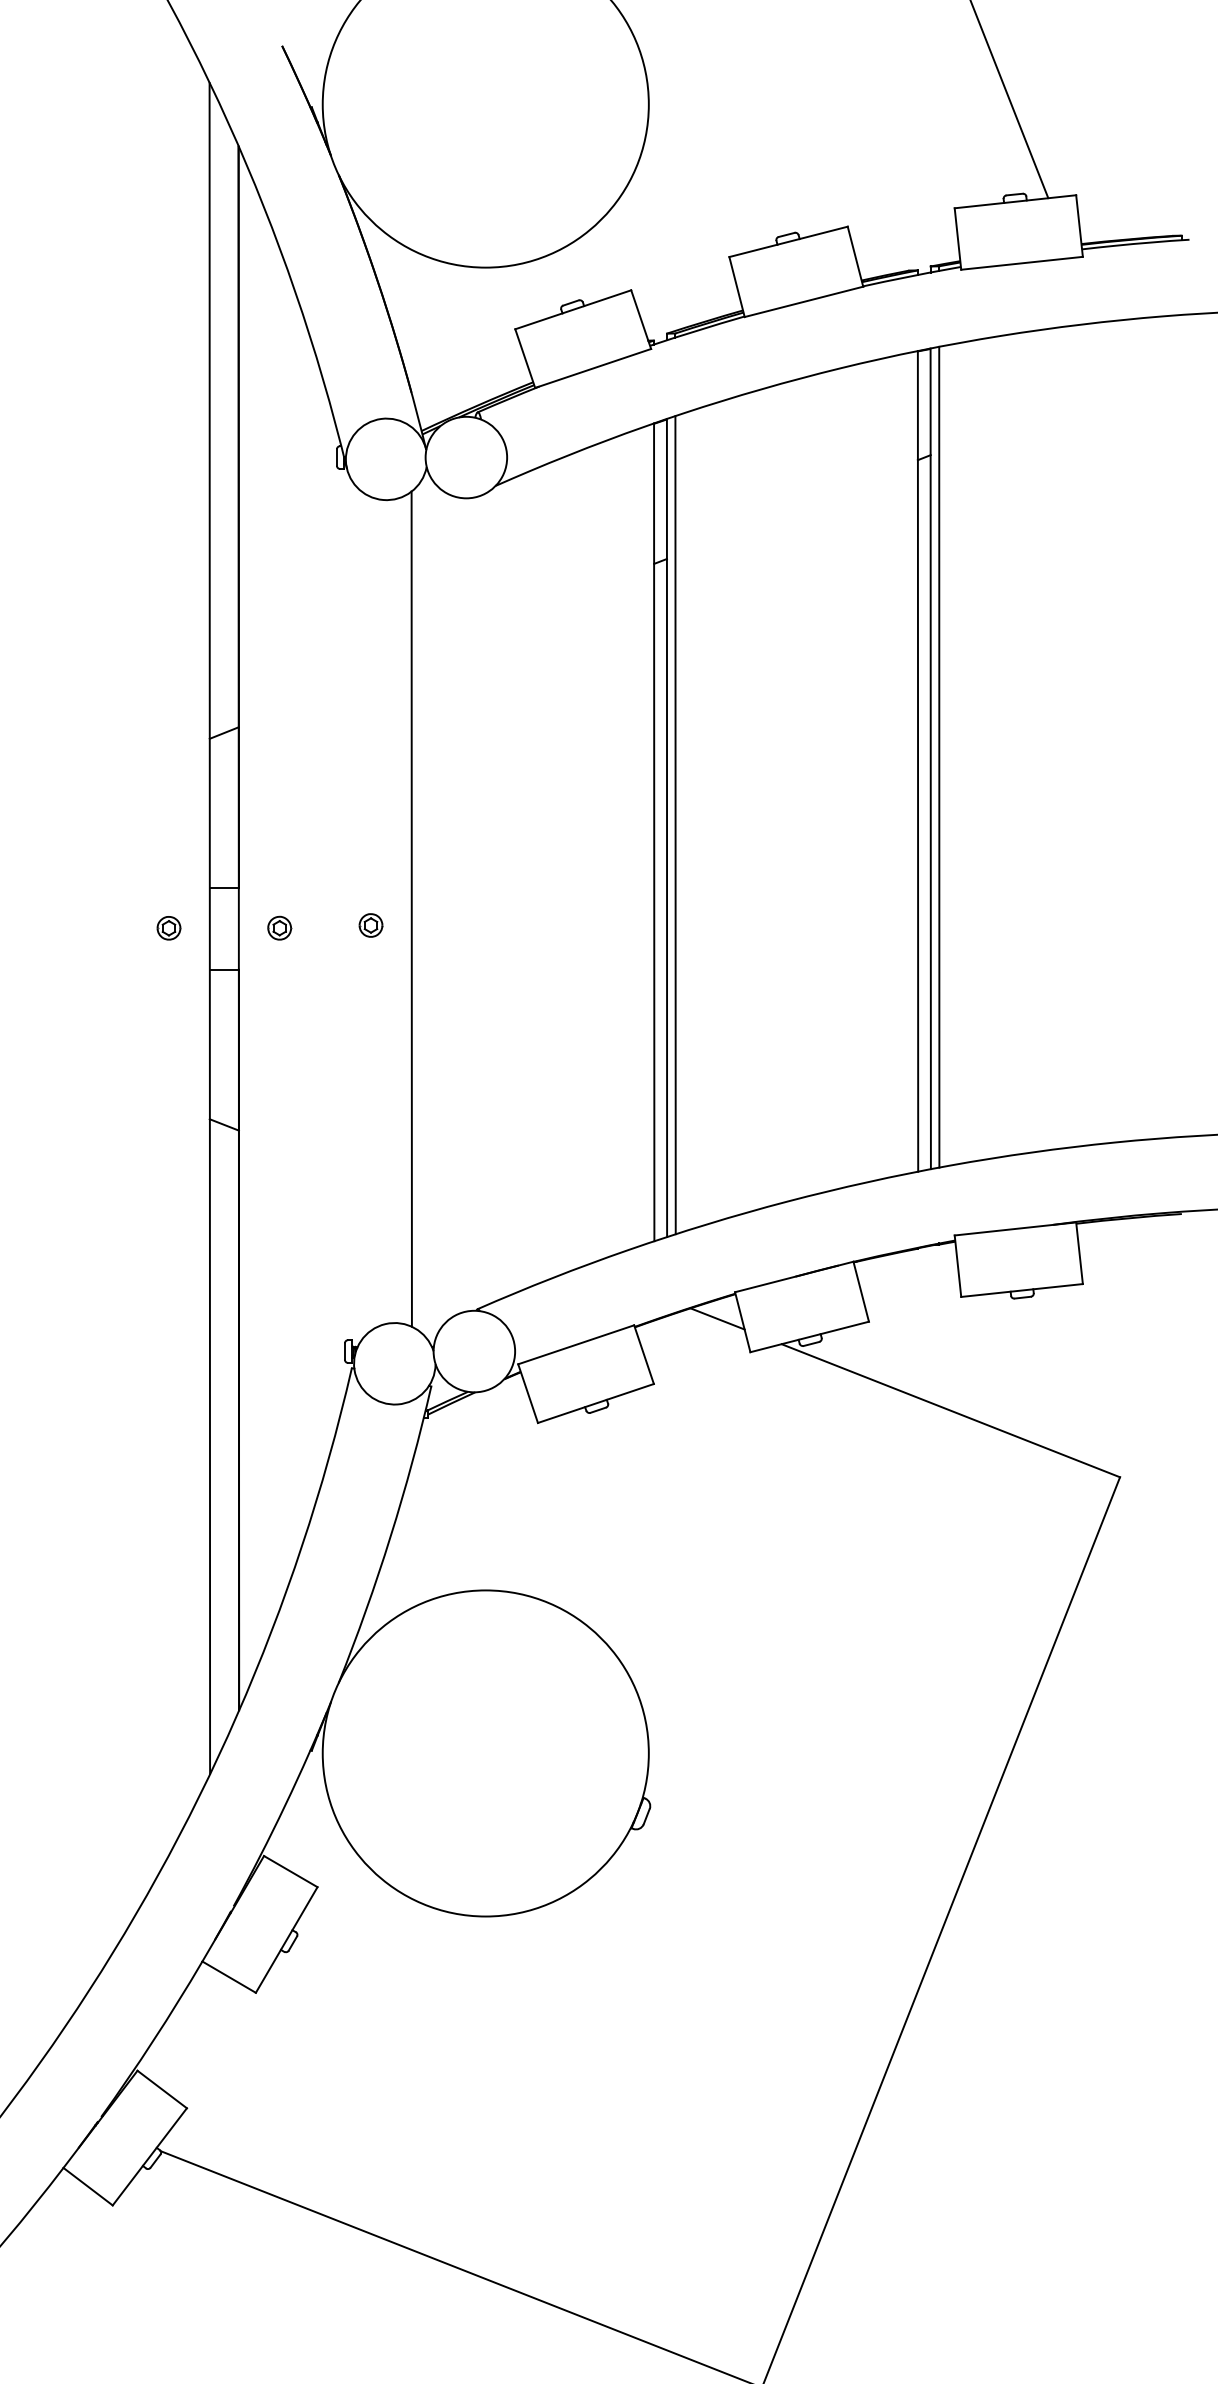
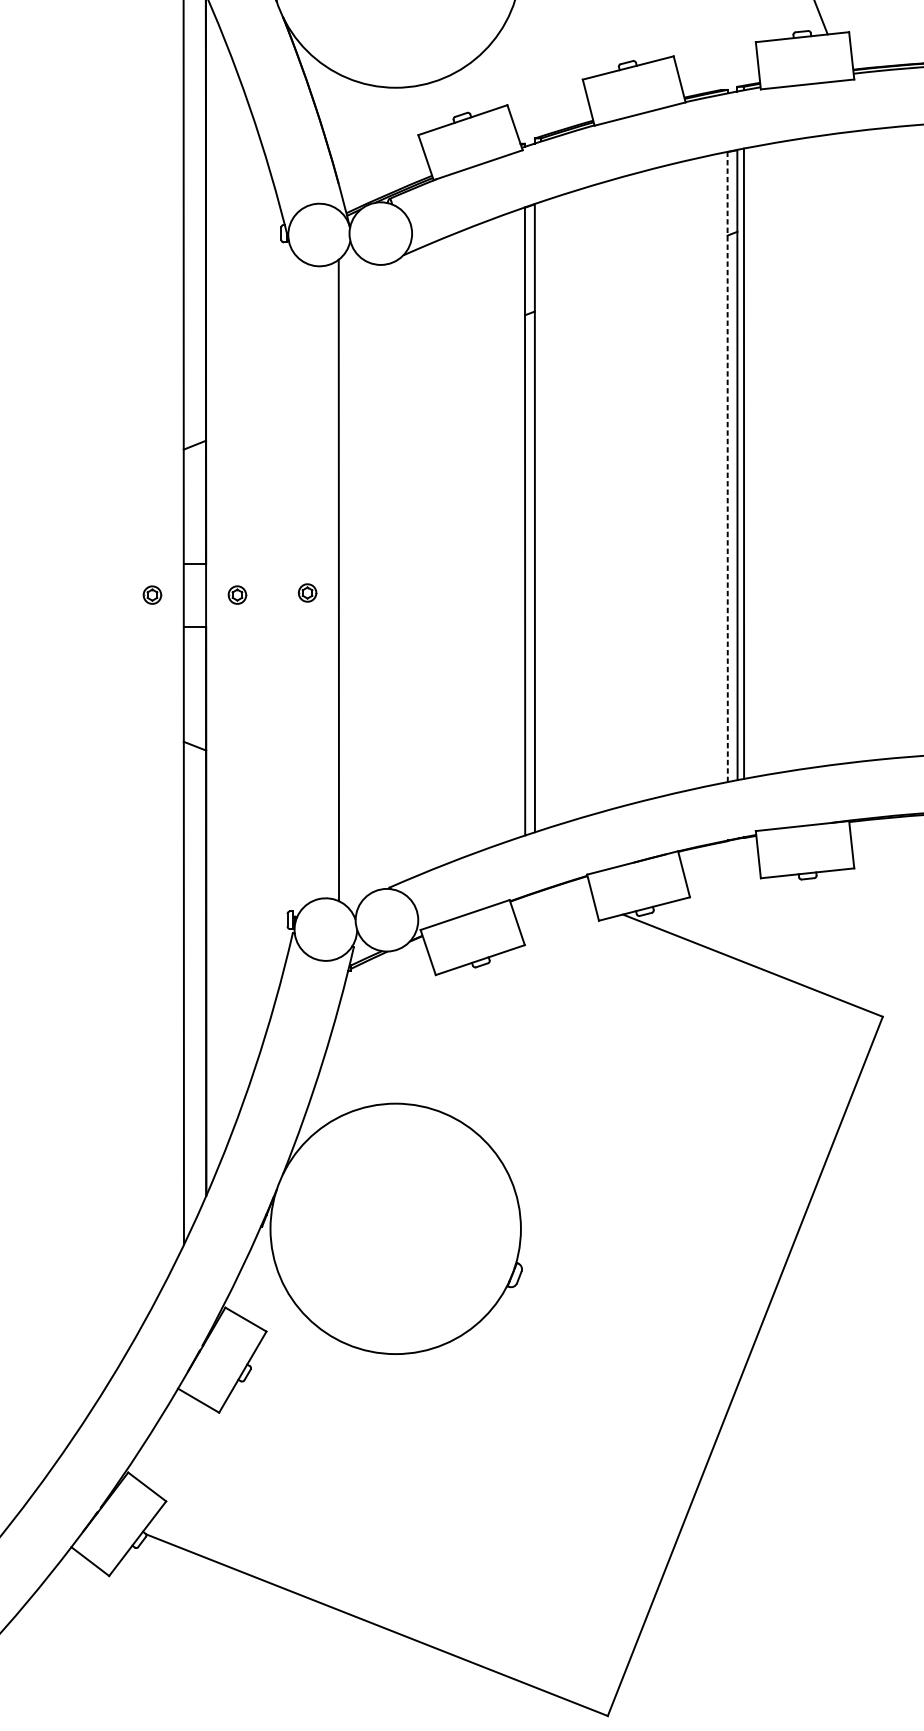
line: (918, 760) -> (728, 466), solid -> dashed
line: (675, 825) -> (541, 516), removed
line: (717, 1318) -> (573, 894), removed

